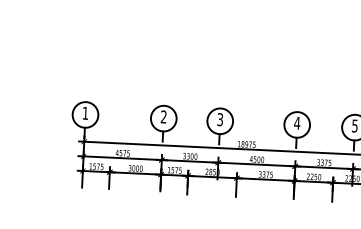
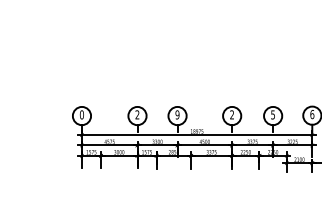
text: (84, 112) -> (81, 114), 1 -> 0
text: (220, 119) -> (177, 114), 3 -> 9
text: (297, 122) -> (232, 114), 4 -> 2

